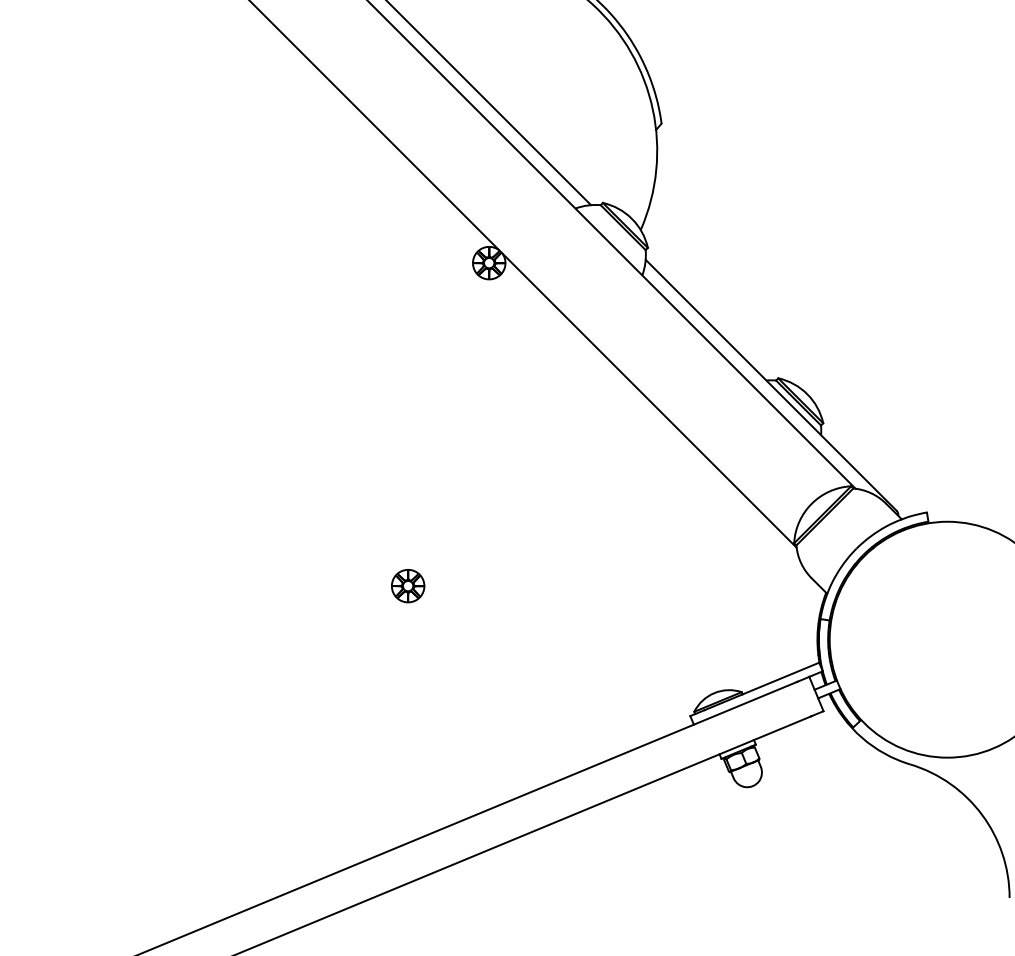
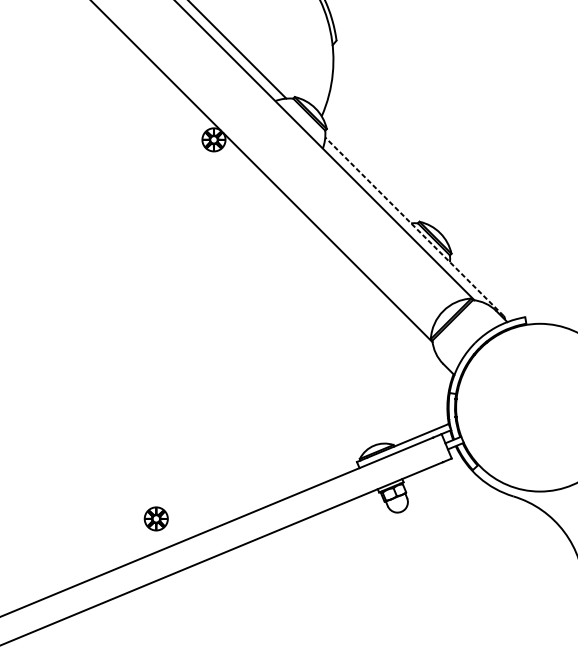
line: (770, 384) -> (414, 226), solid -> dashed
part: (408, 586) -> (156, 519), moved

